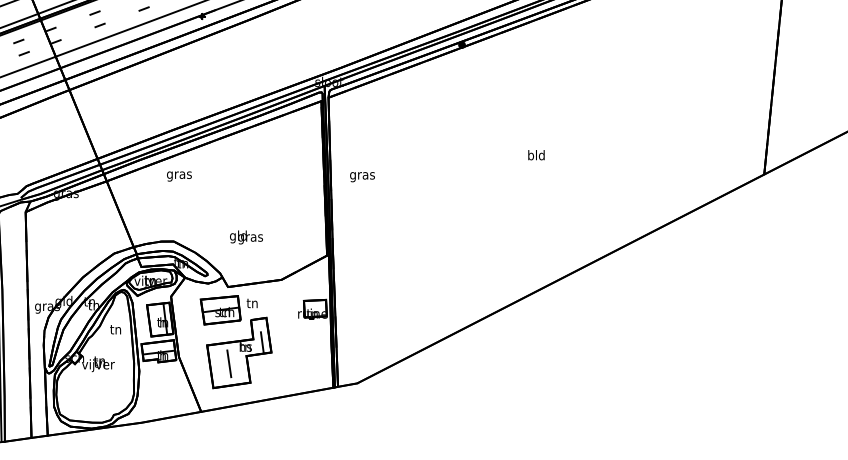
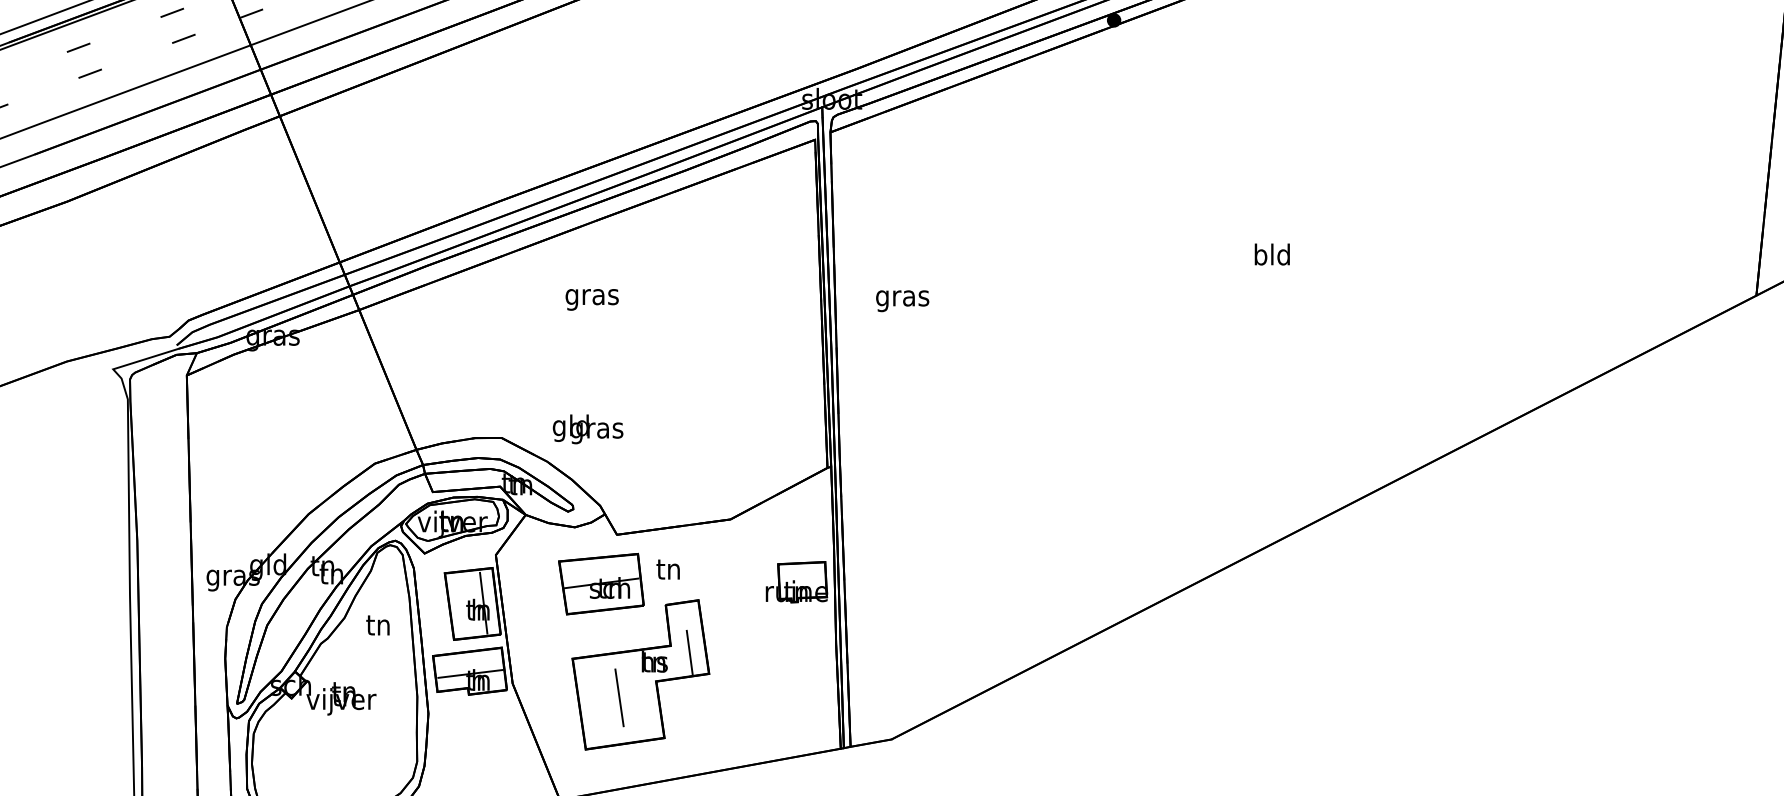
text: (179, 176) -> (592, 299), moved
text: (246, 237) -> (588, 429), moved

